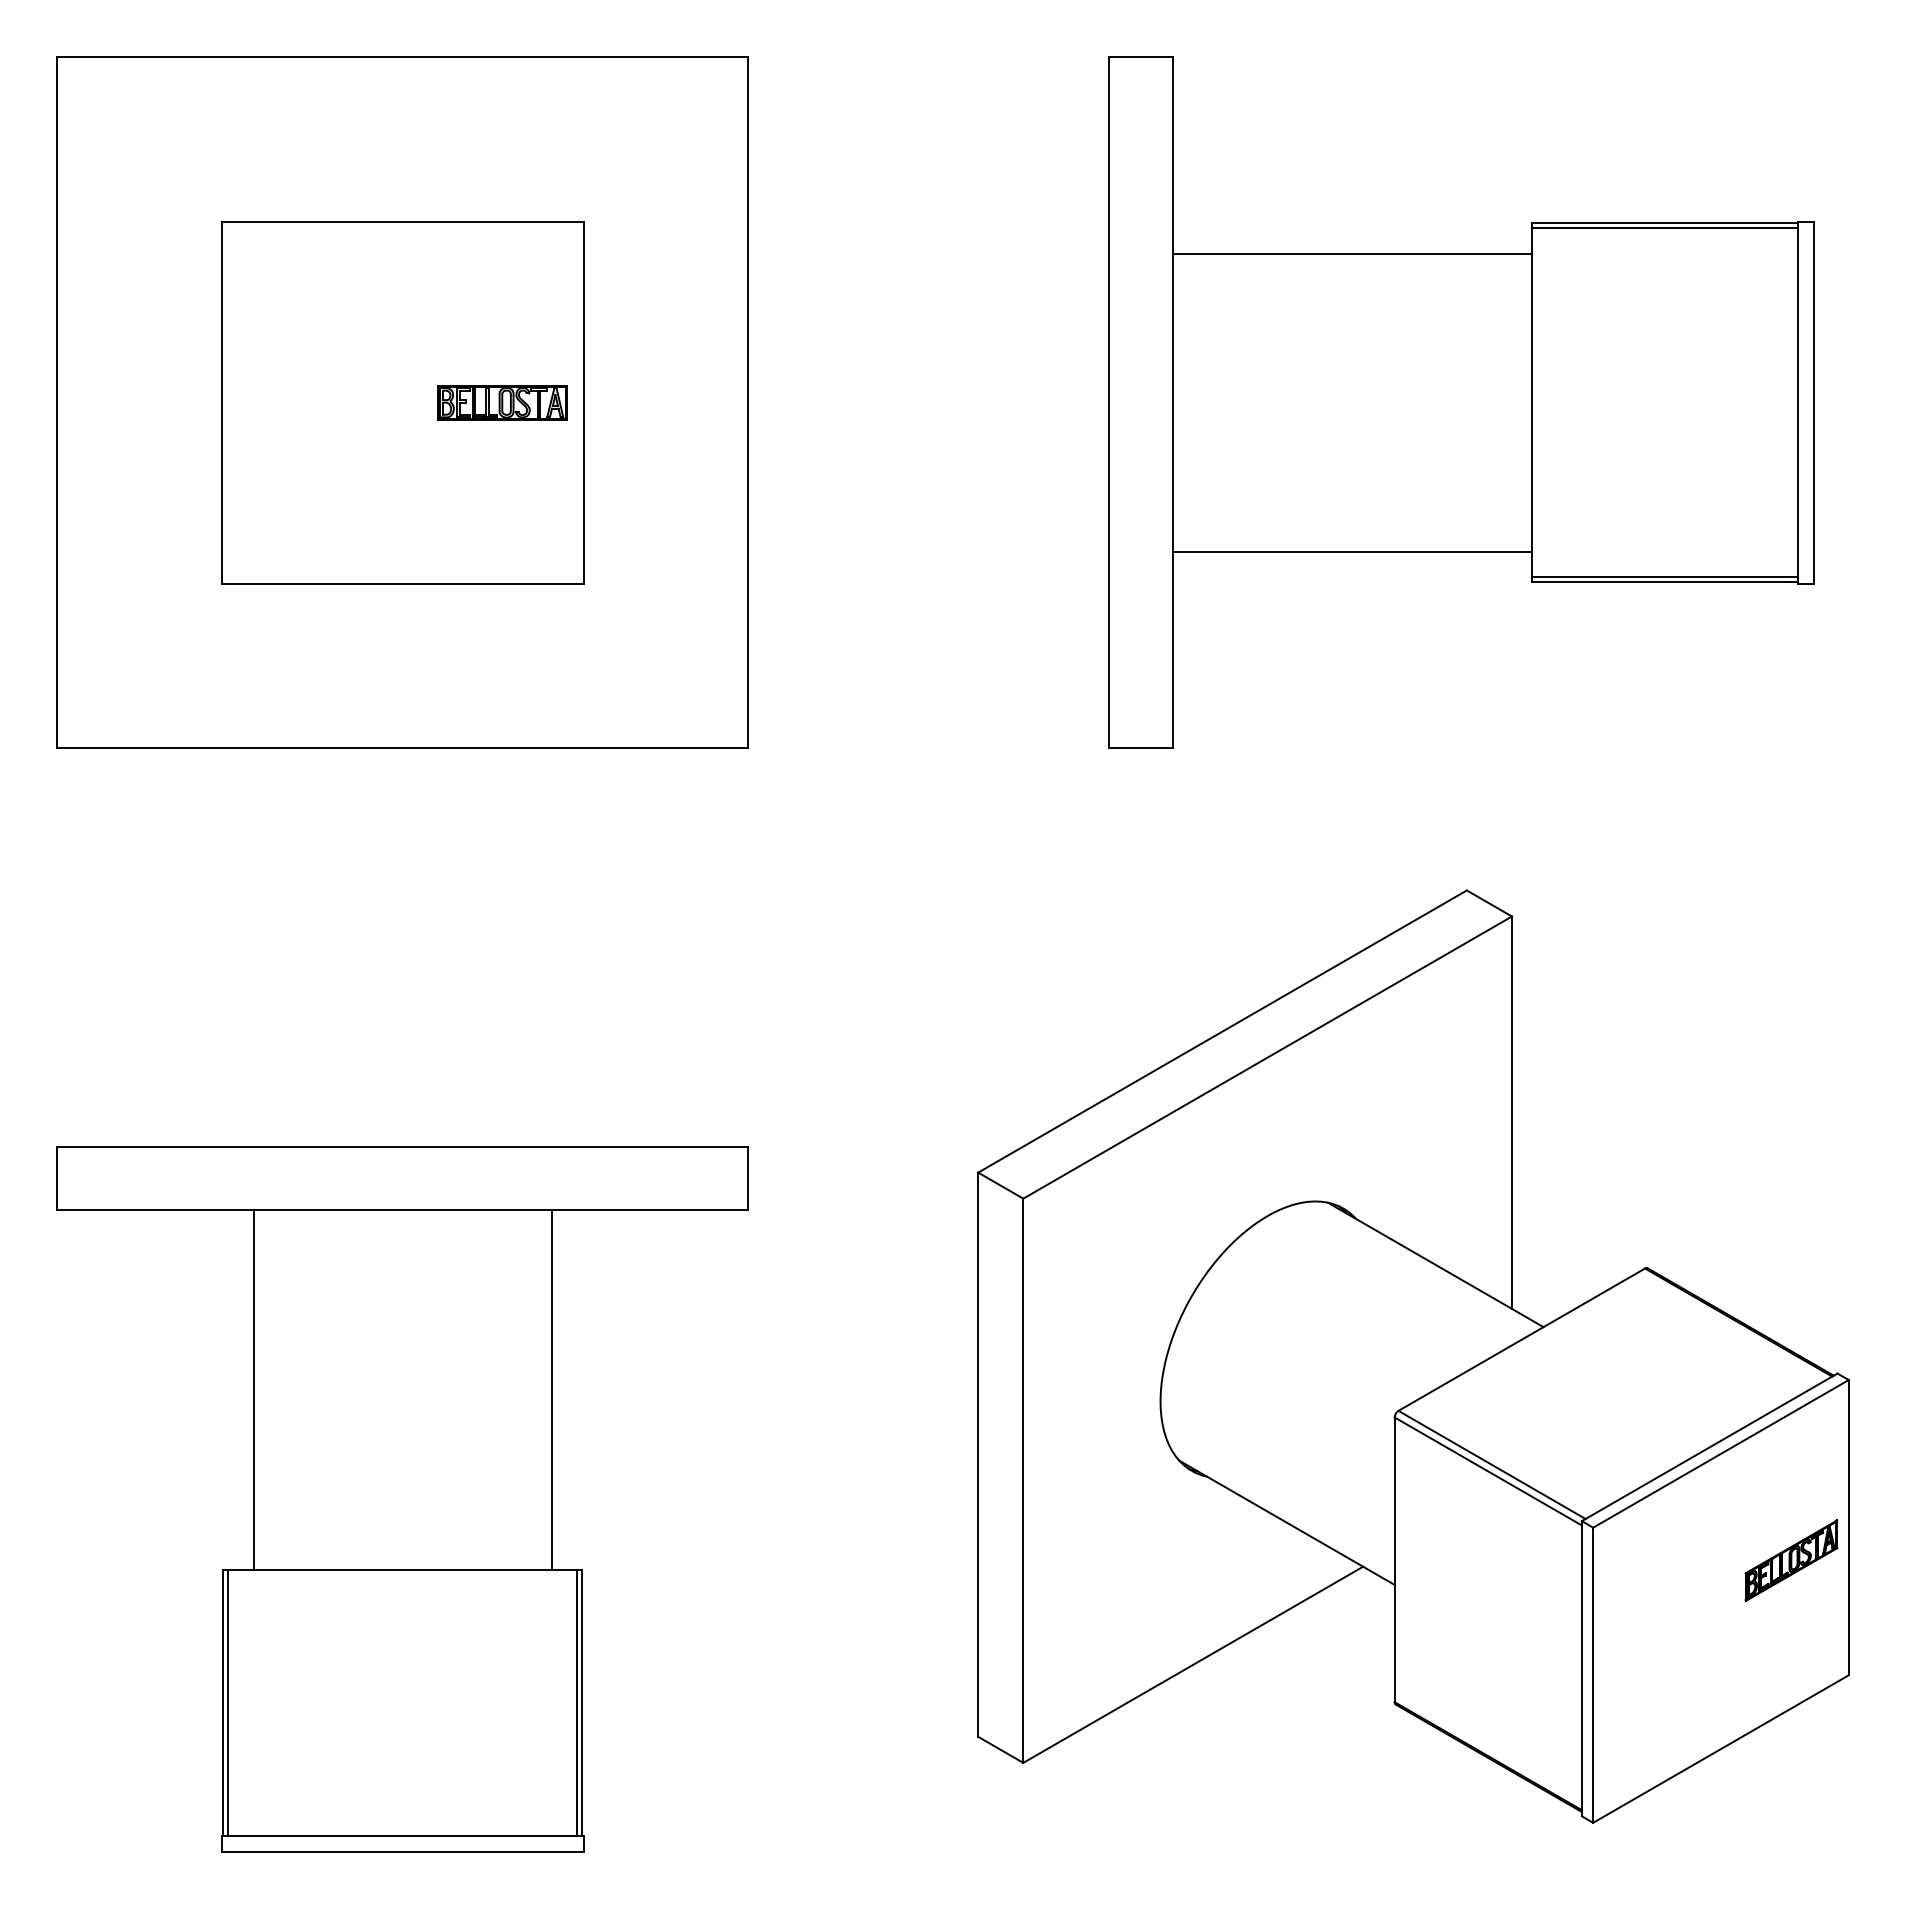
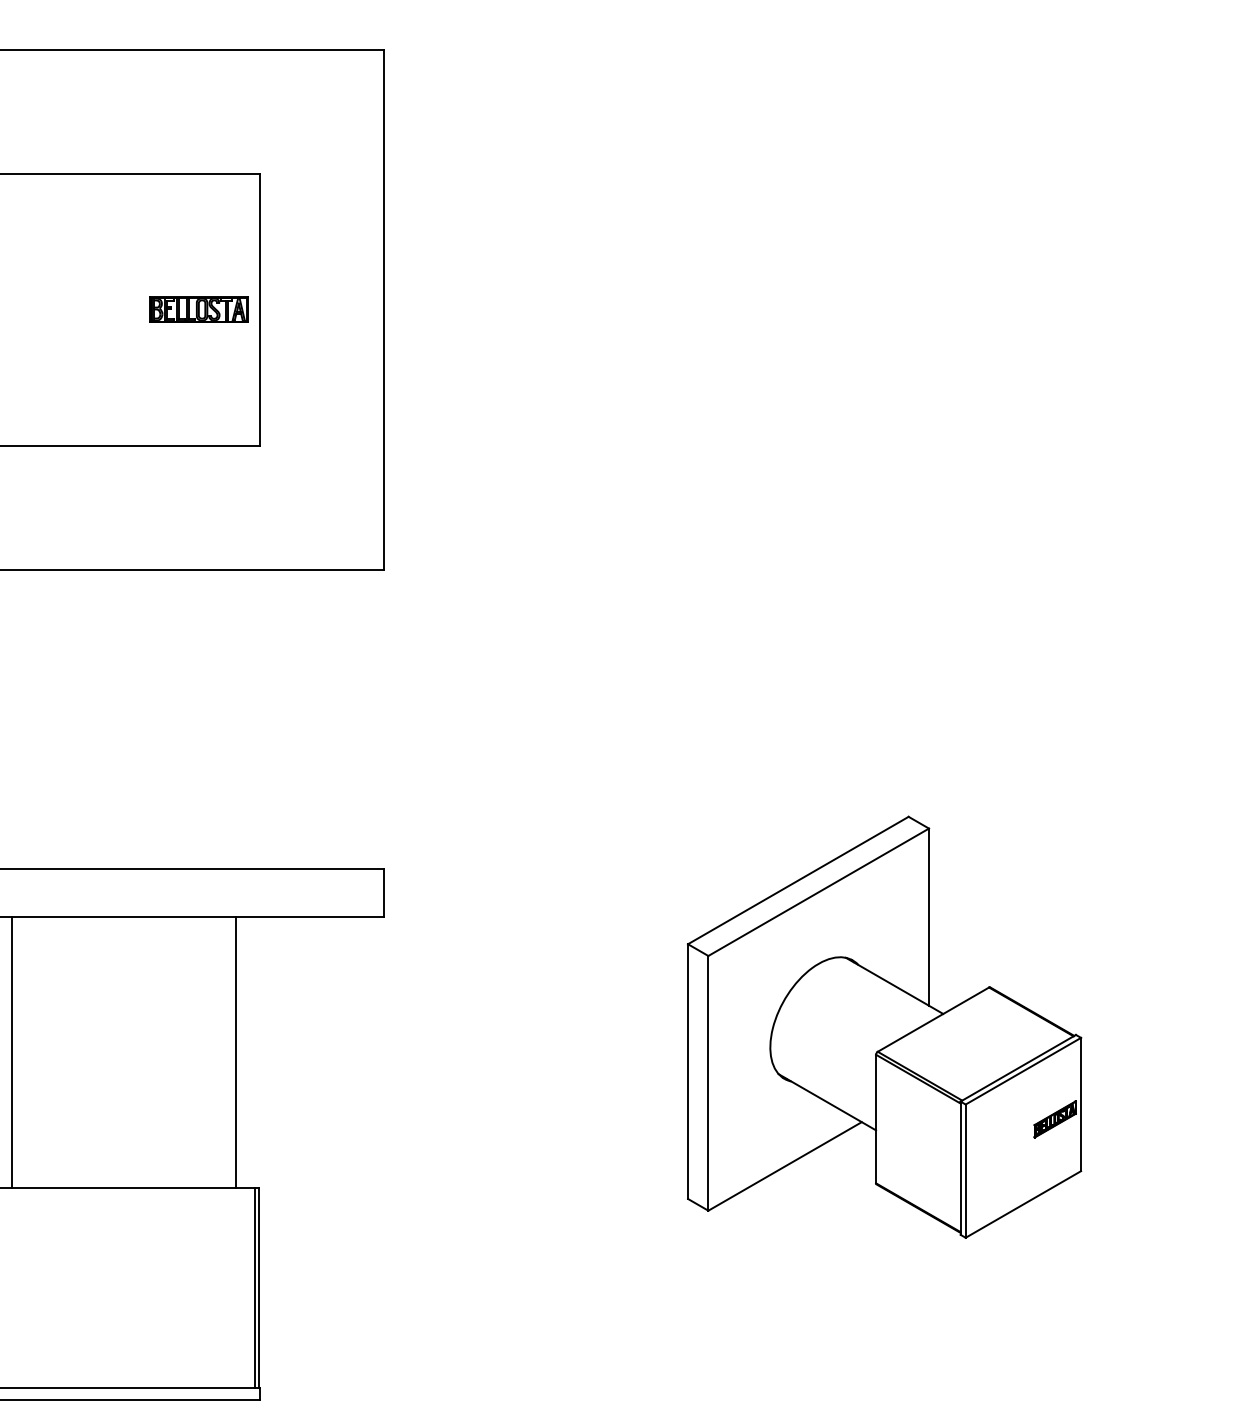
part: (1461, 402) -> (920, 309), removed
part: (1413, 1356) -> (884, 1027), size x0.6

